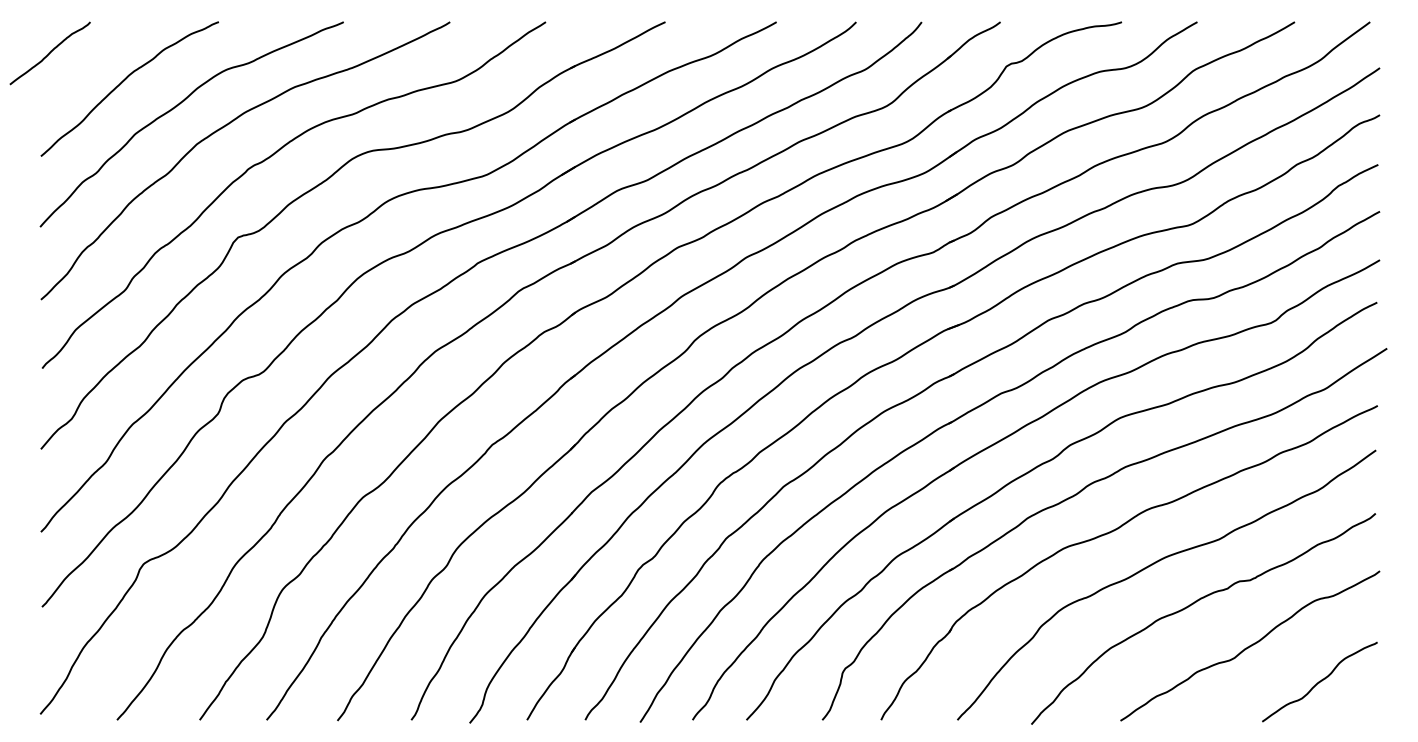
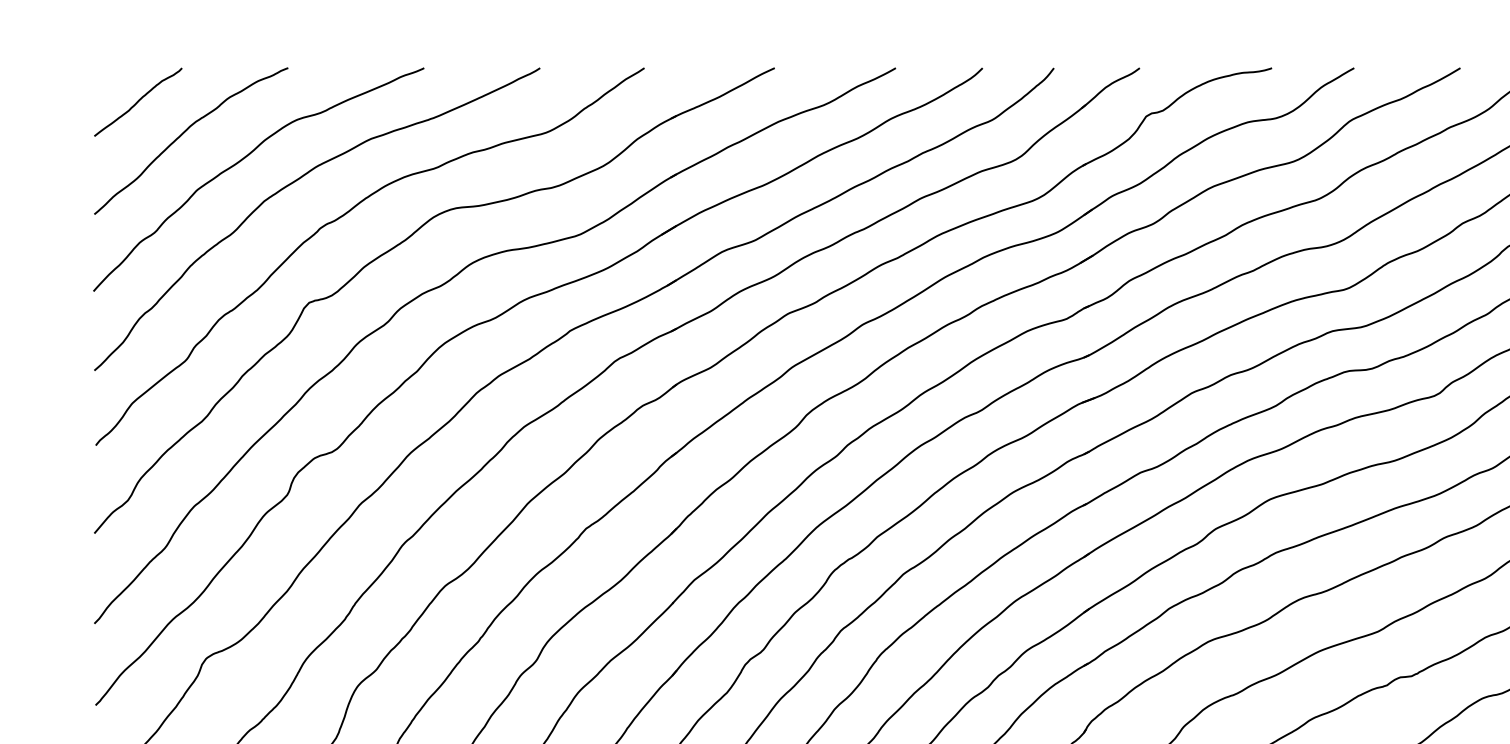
curve: (49, 53) -> (137, 102), moved

